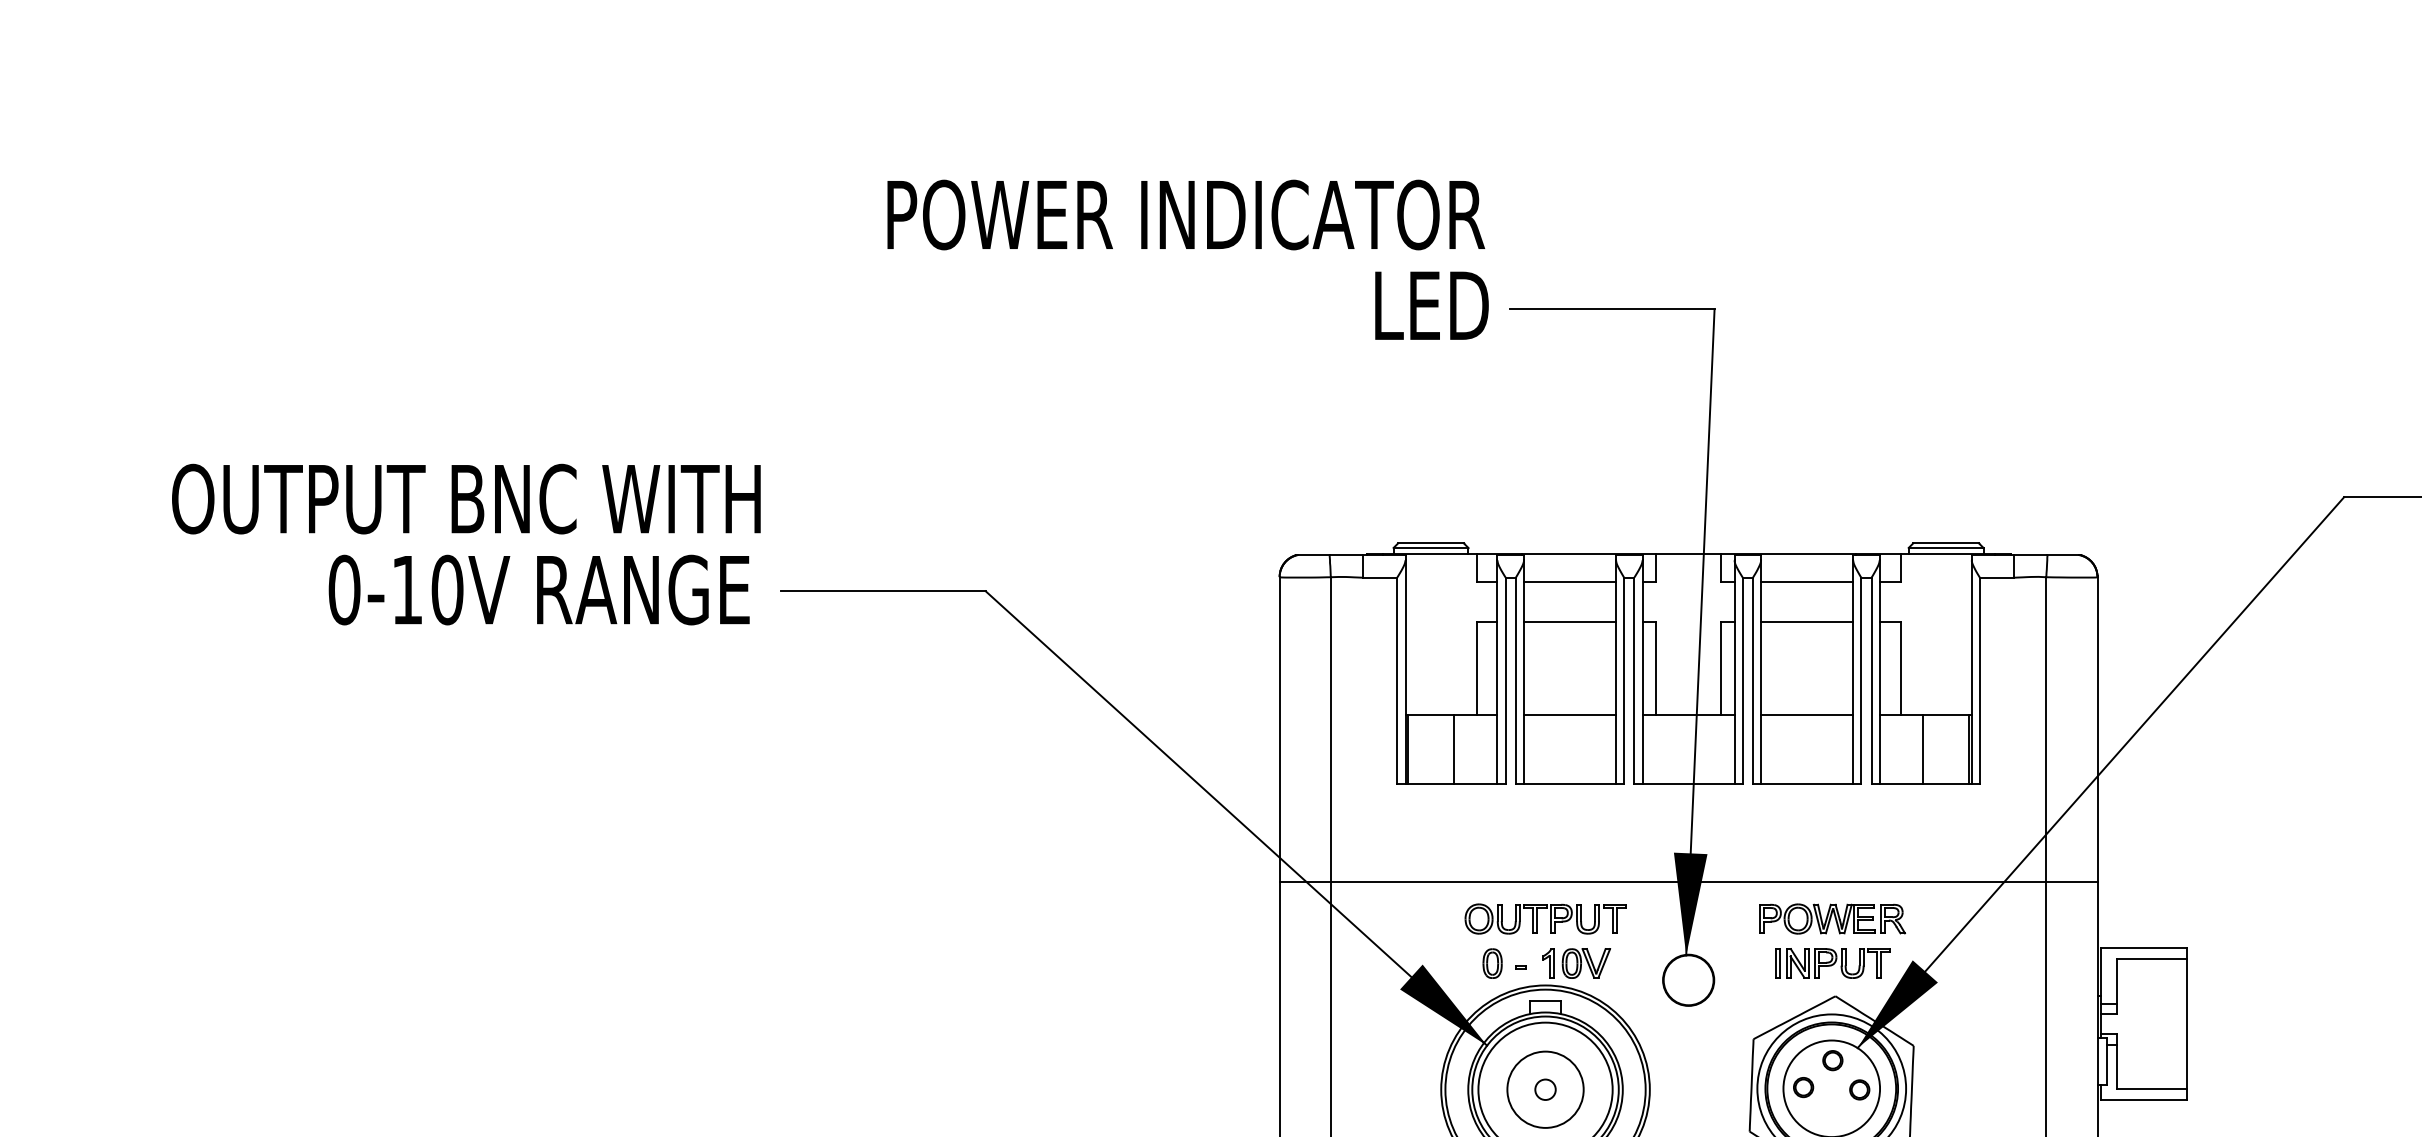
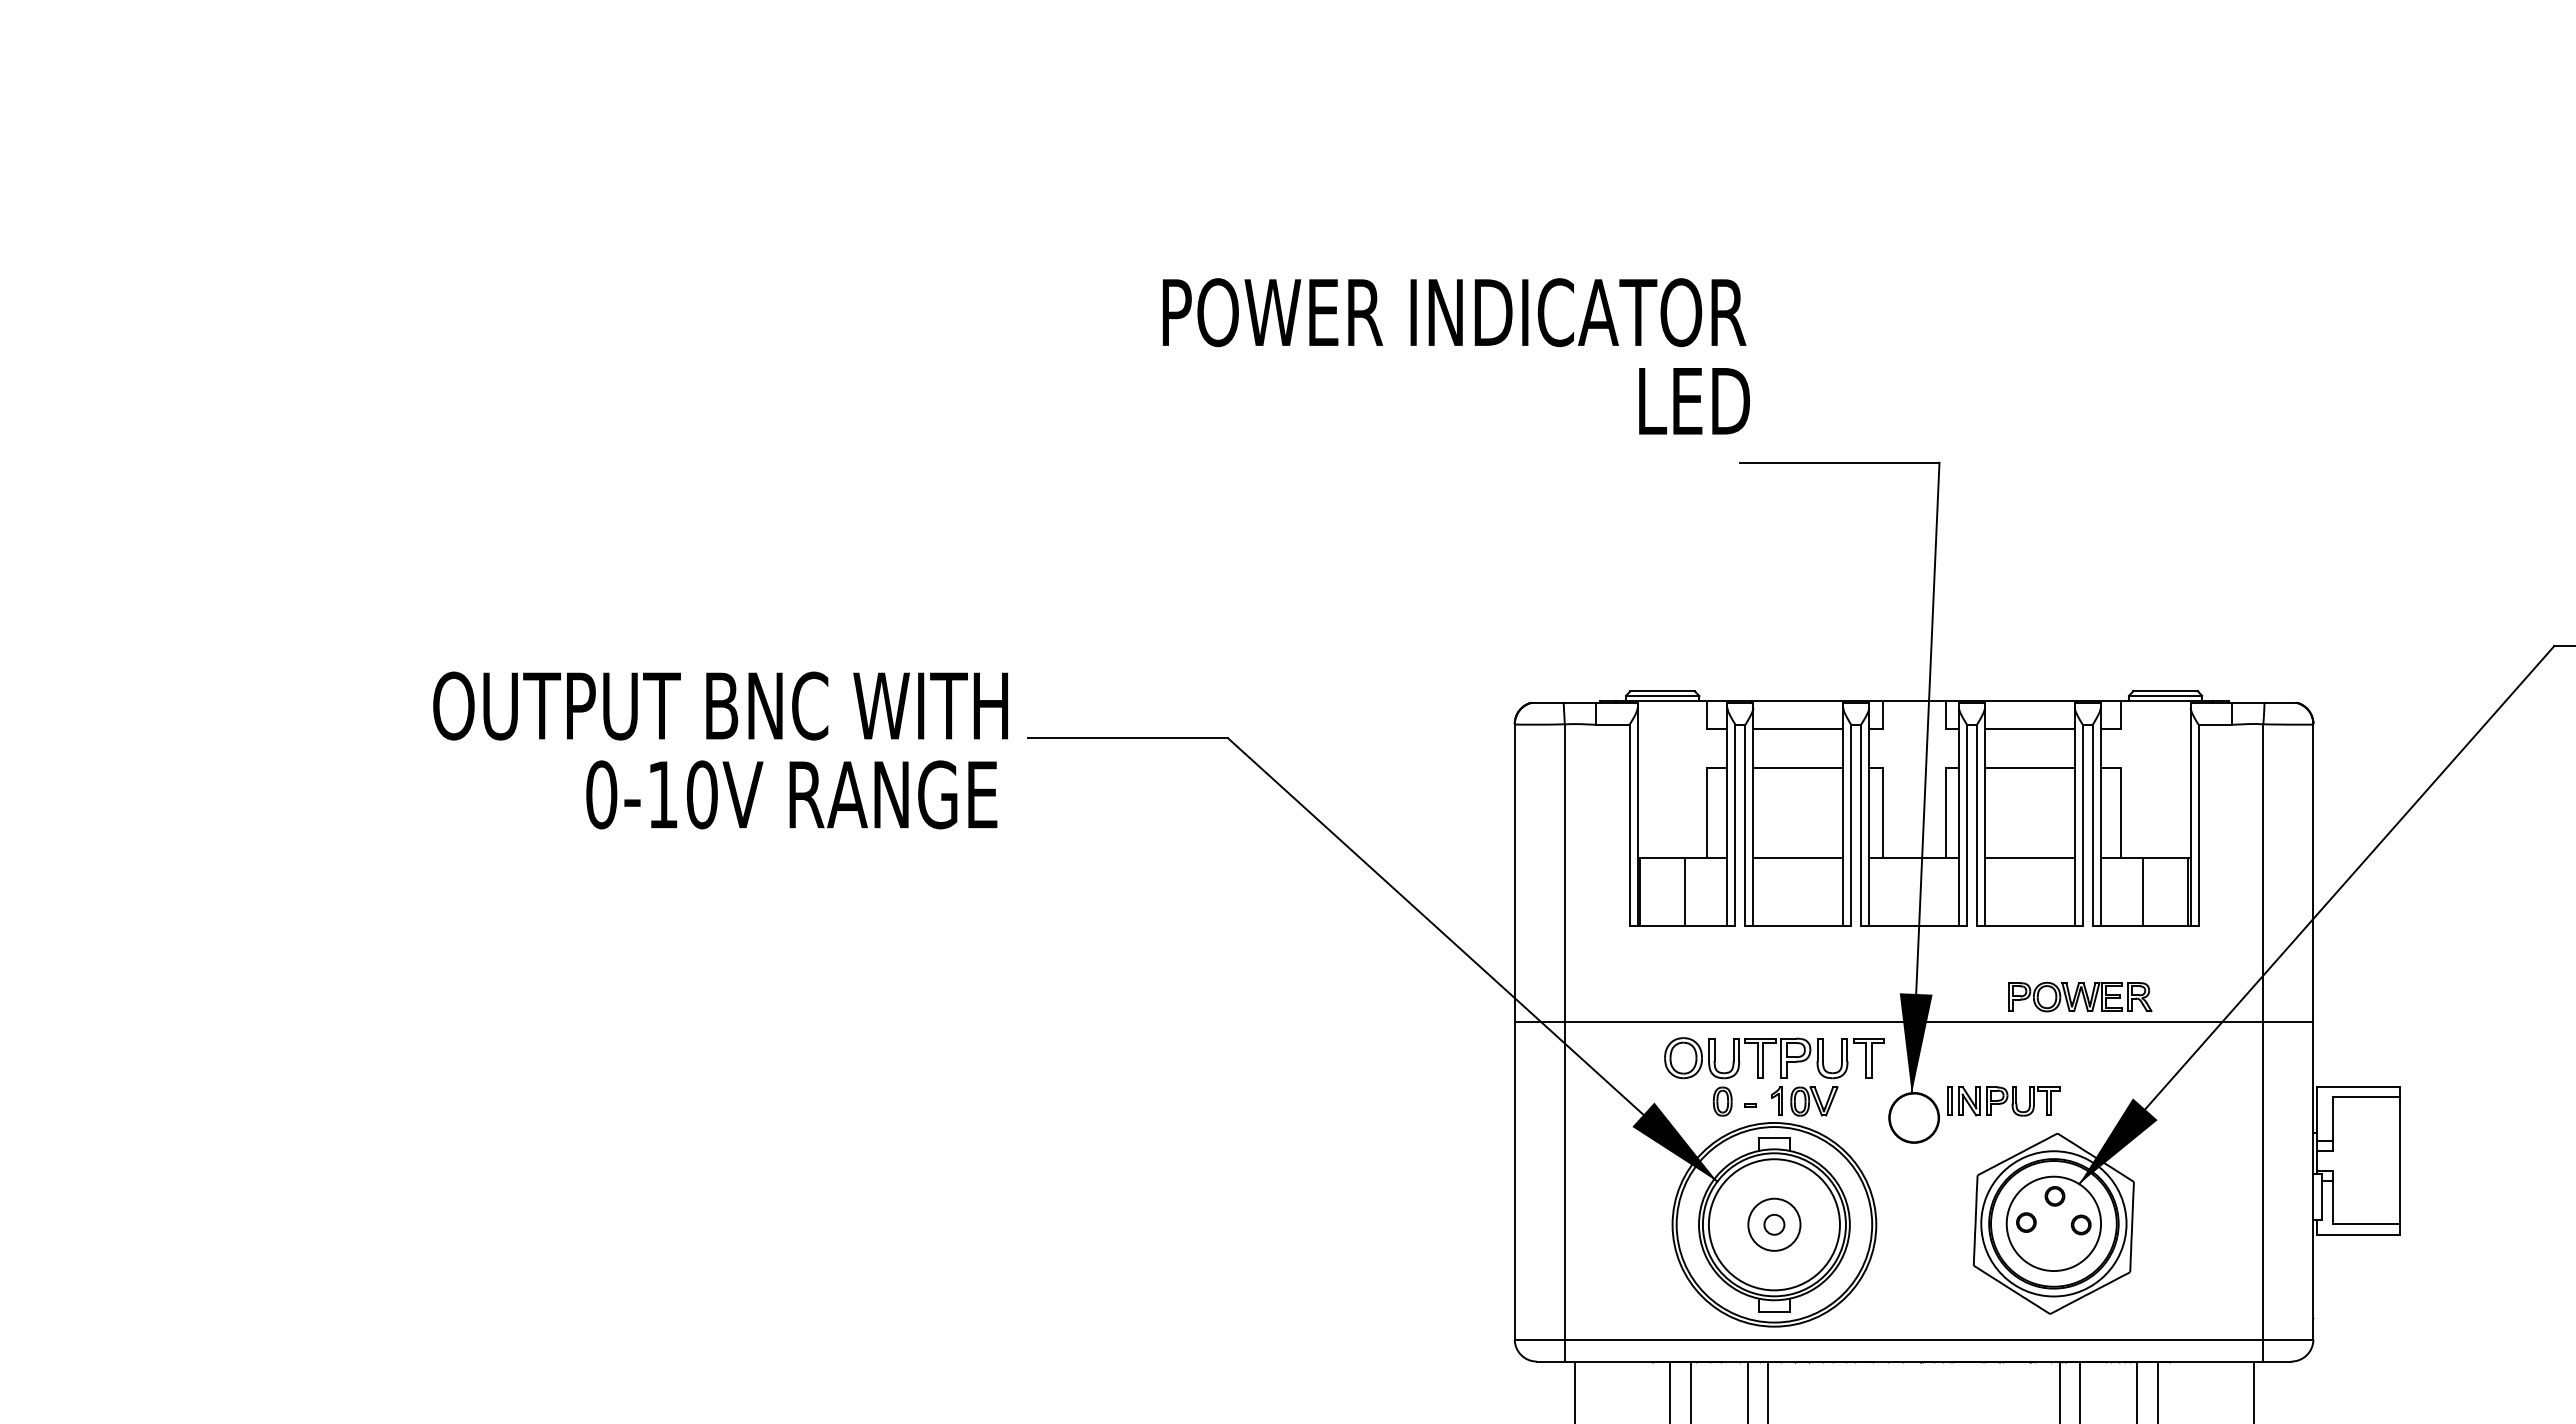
text: (1188, 259) -> (1456, 356), moved
text: (466, 544) -> (720, 750), moved
part: (1545, 918) -> (1774, 1057), size x1.4
part: (1832, 918) -> (2080, 996), moved
part: (1832, 963) -> (2003, 1101), moved
circle: (1545, 1089) -> (1774, 1224), size x0.7

